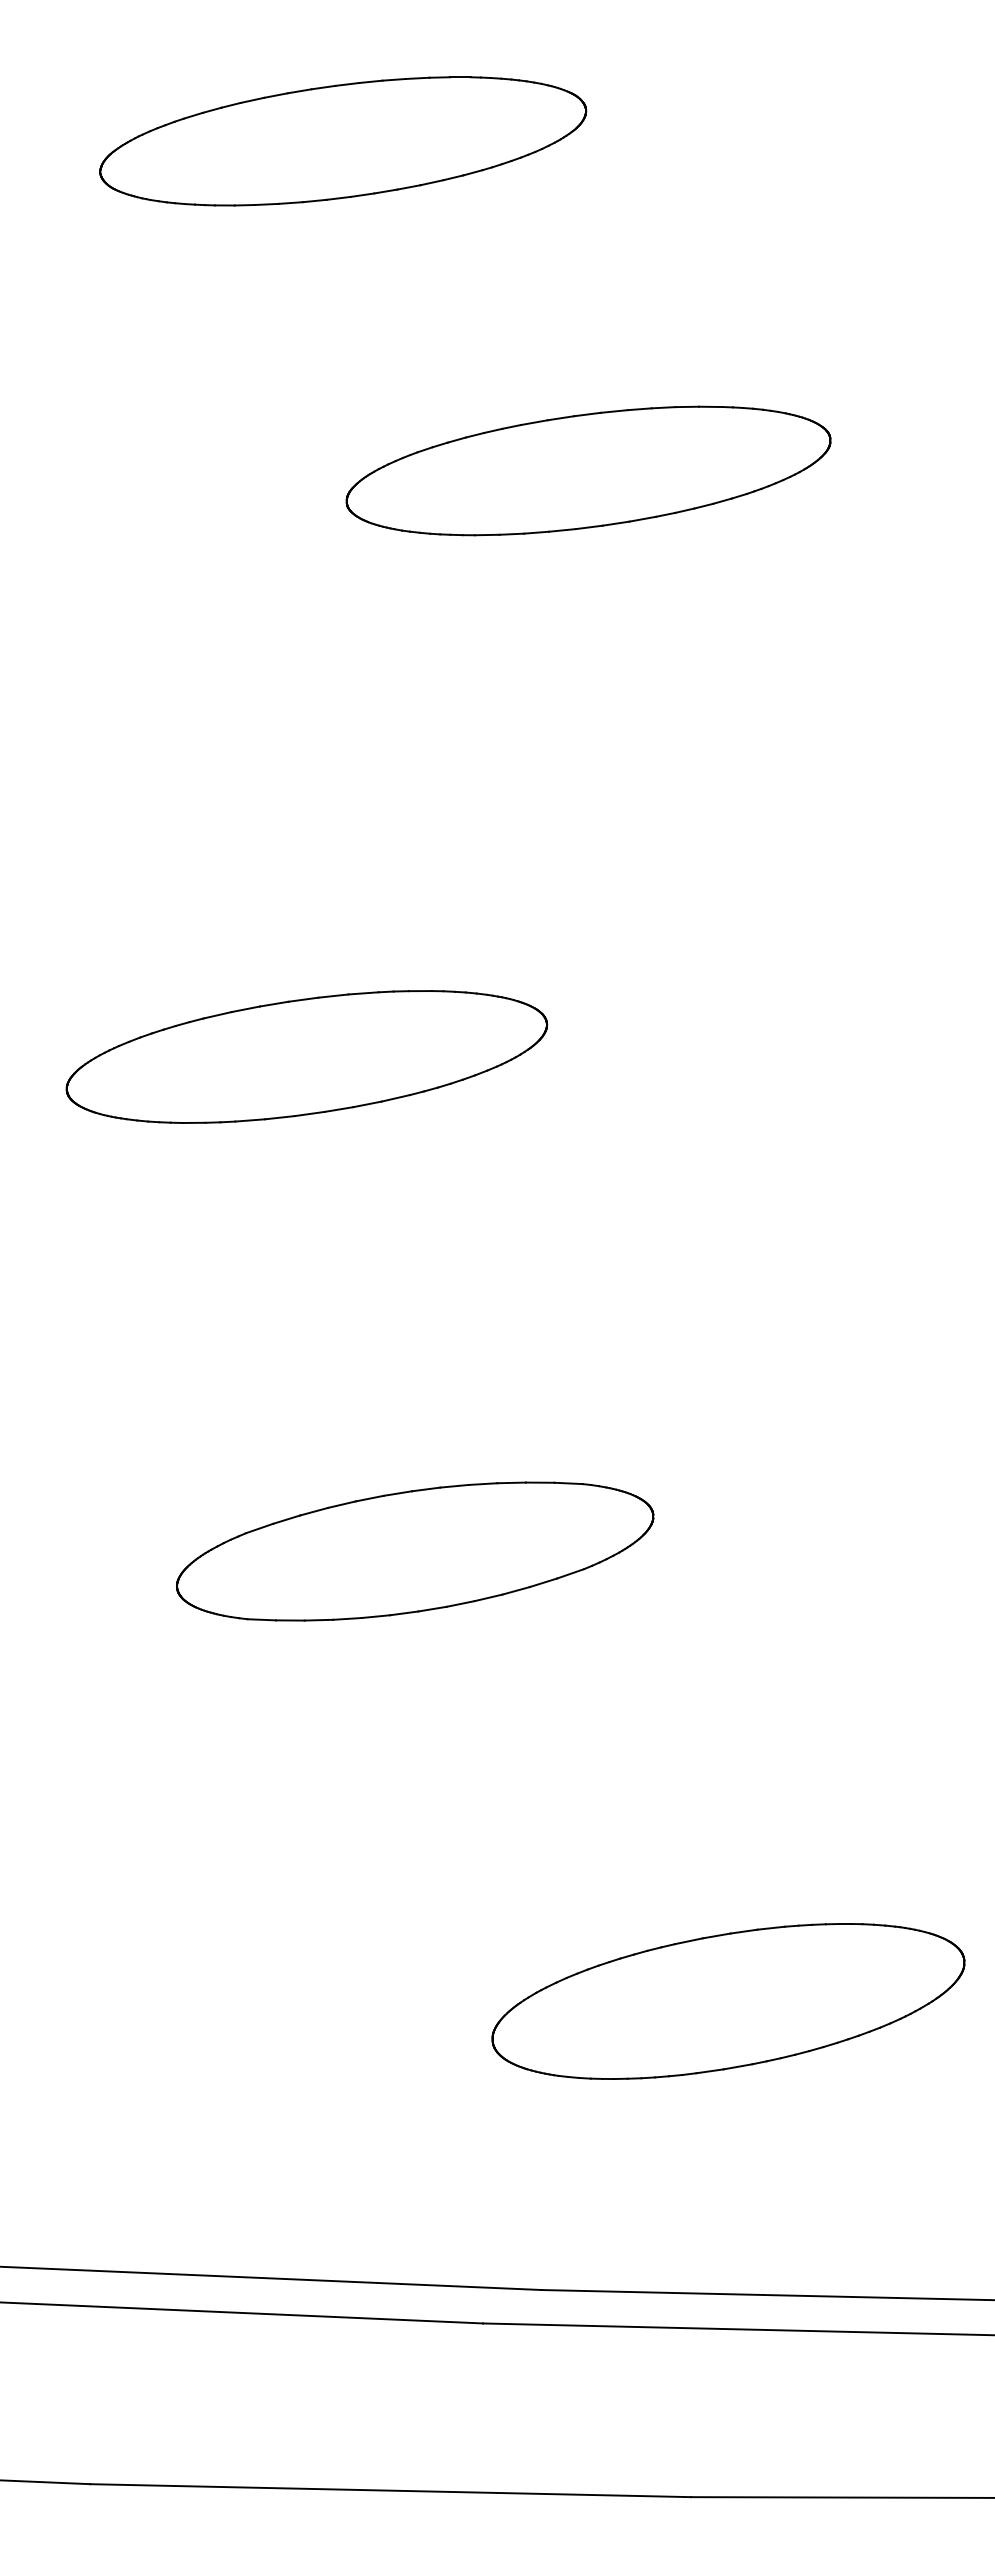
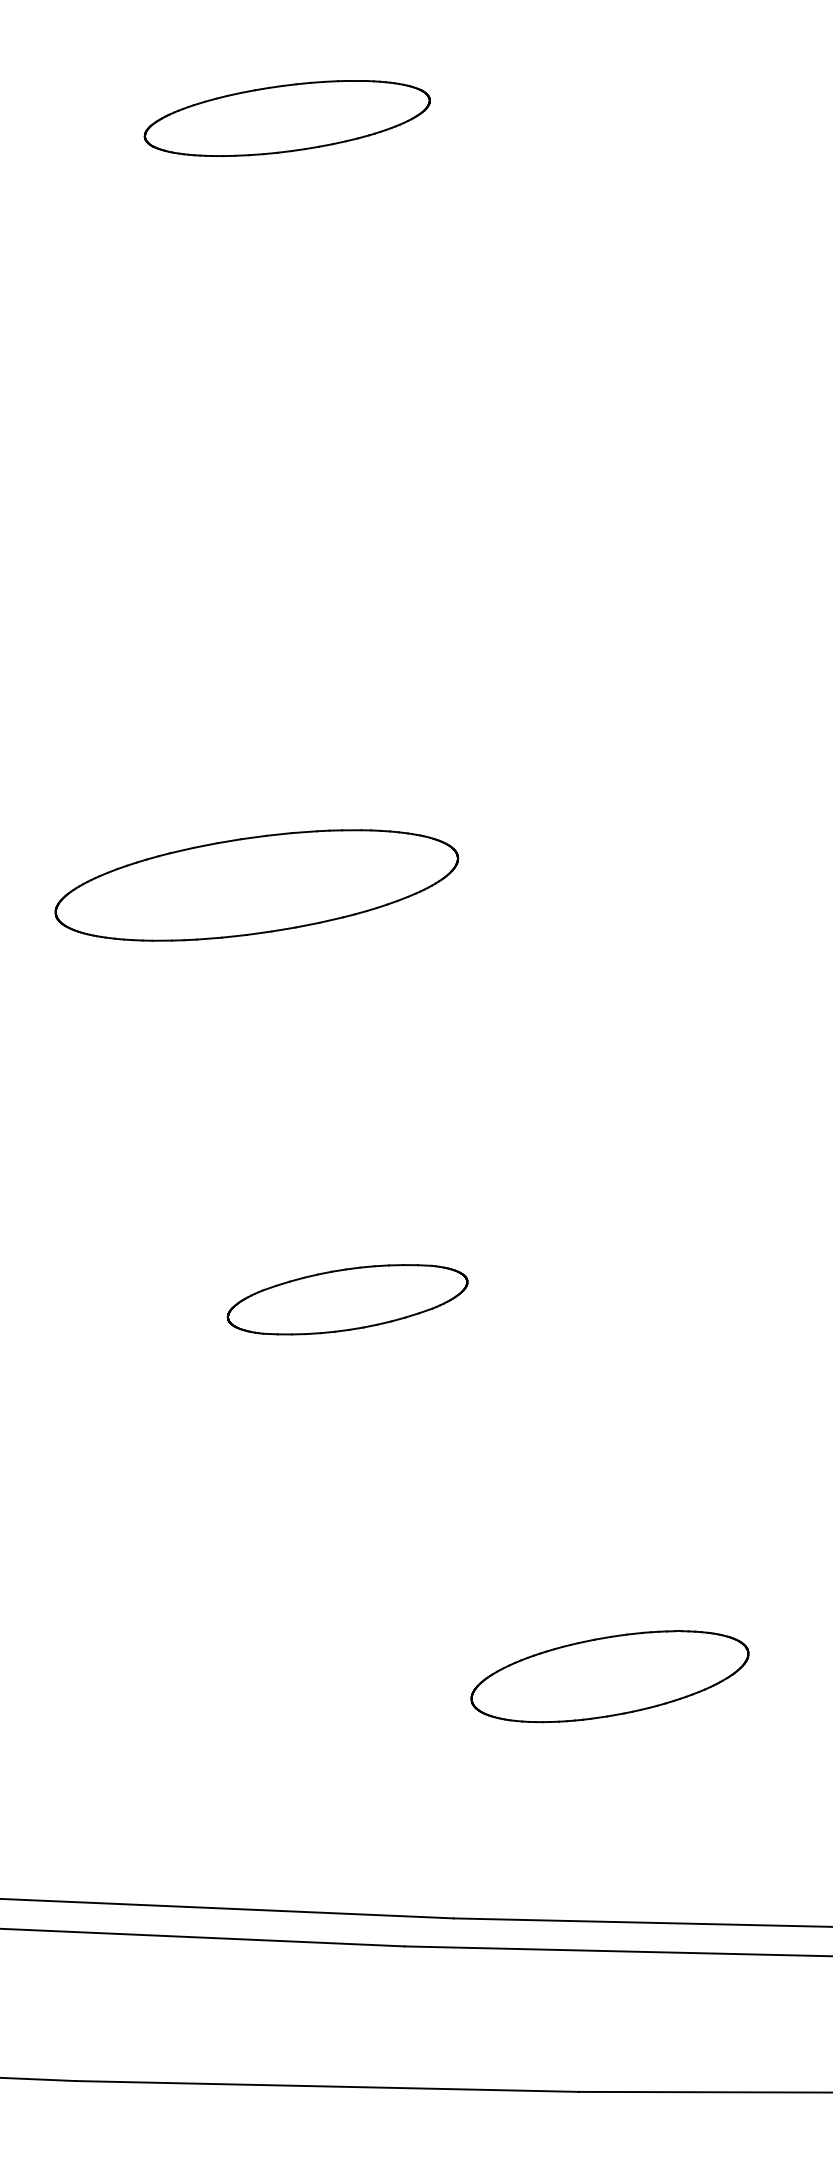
part: (343, 141) -> (287, 118), size x0.7
part: (588, 470) -> (492, 394), removed
part: (415, 1551) -> (347, 1299), size x0.6
part: (728, 2001) -> (610, 1676), size x0.7

